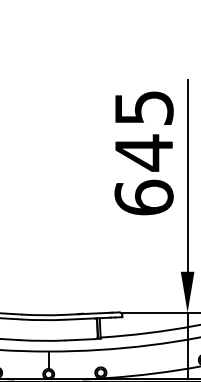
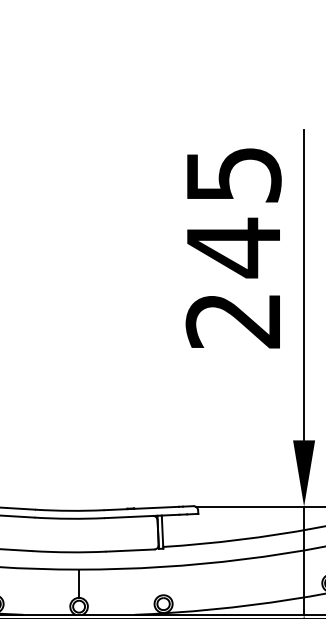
text: (143, 197) -> (232, 320), 645 -> 245

